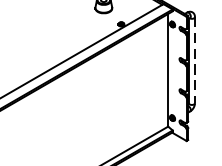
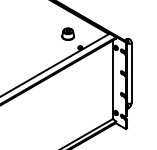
line: (194, 59) -> (131, 72), dashed -> solid

